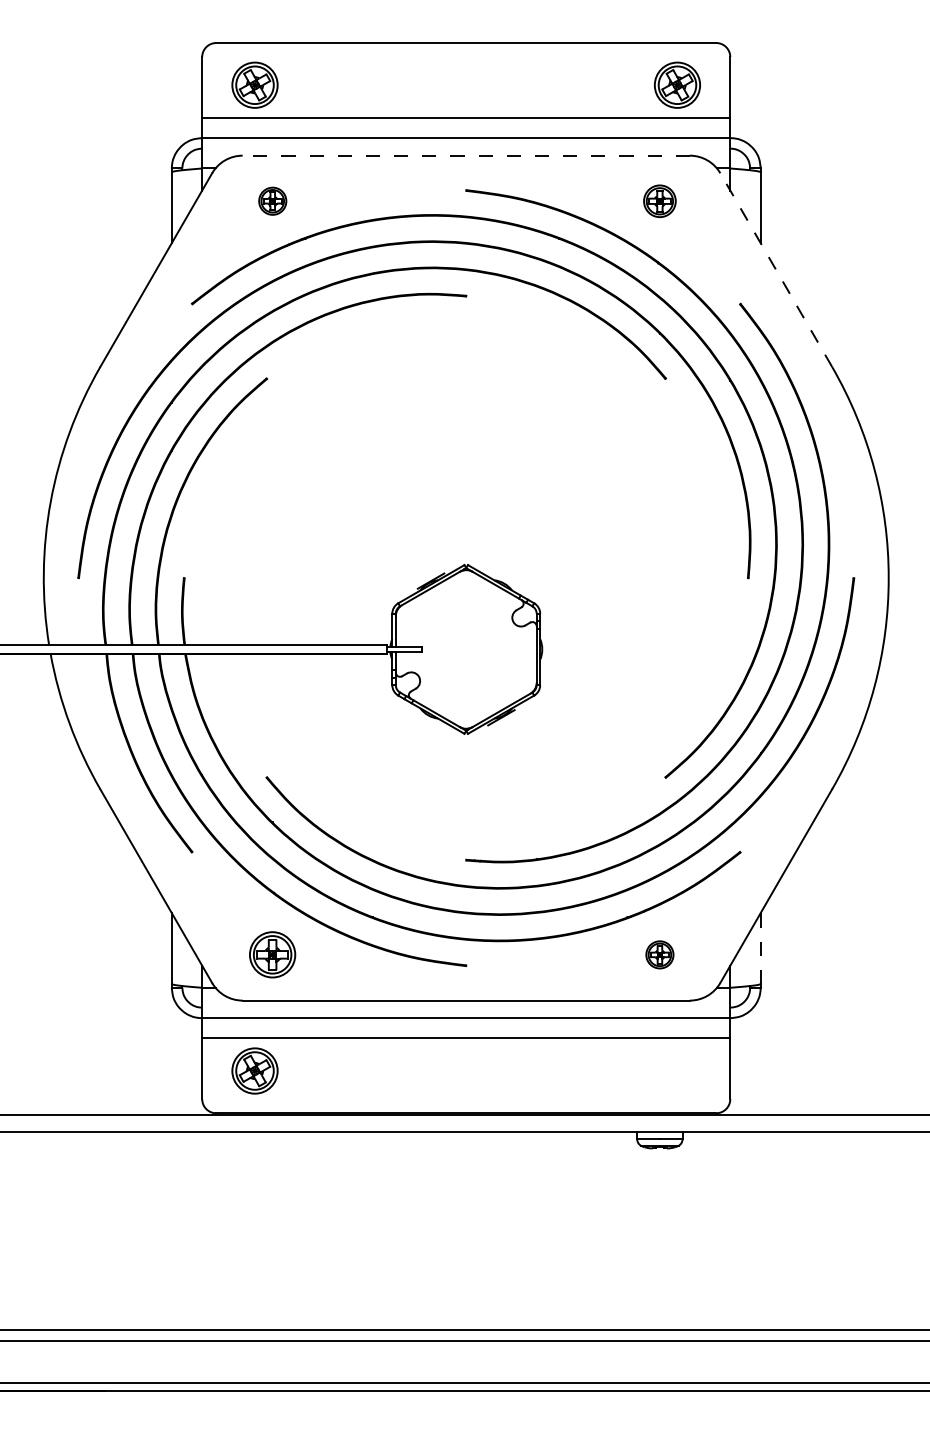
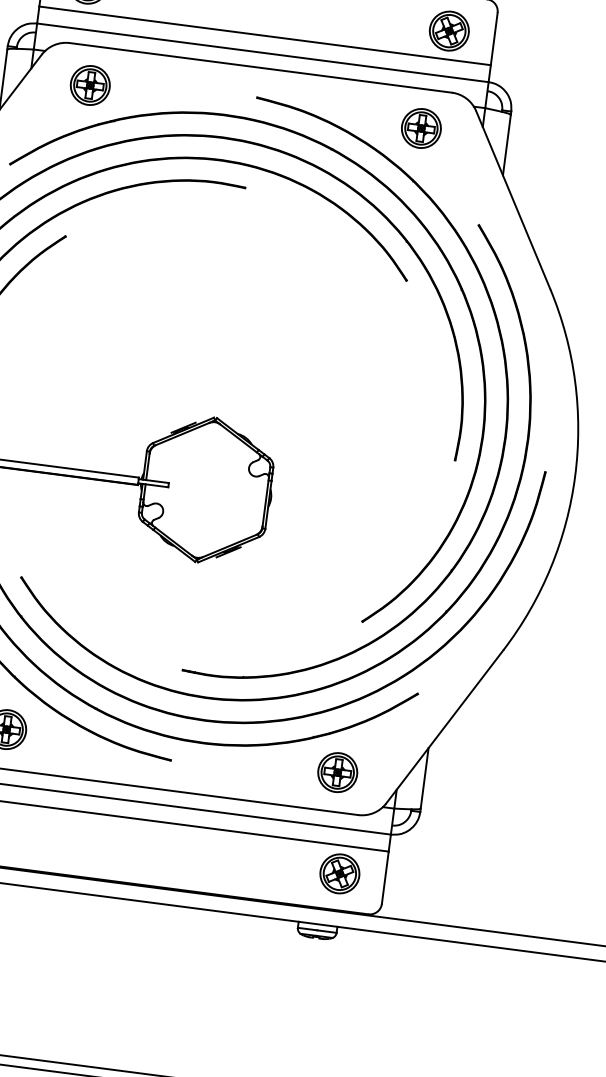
line: (466, 155) -> (261, 67), dashed -> solid
part: (272, 200) -> (90, 84), size x1.67
part: (659, 200) -> (421, 127), size x1.43
line: (776, 270) -> (513, 200), dashed -> solid
line: (760, 947) -> (424, 777), dashed -> solid
part: (659, 954) -> (337, 772), size x1.67
part: (677, 1070) -> (339, 873), added

